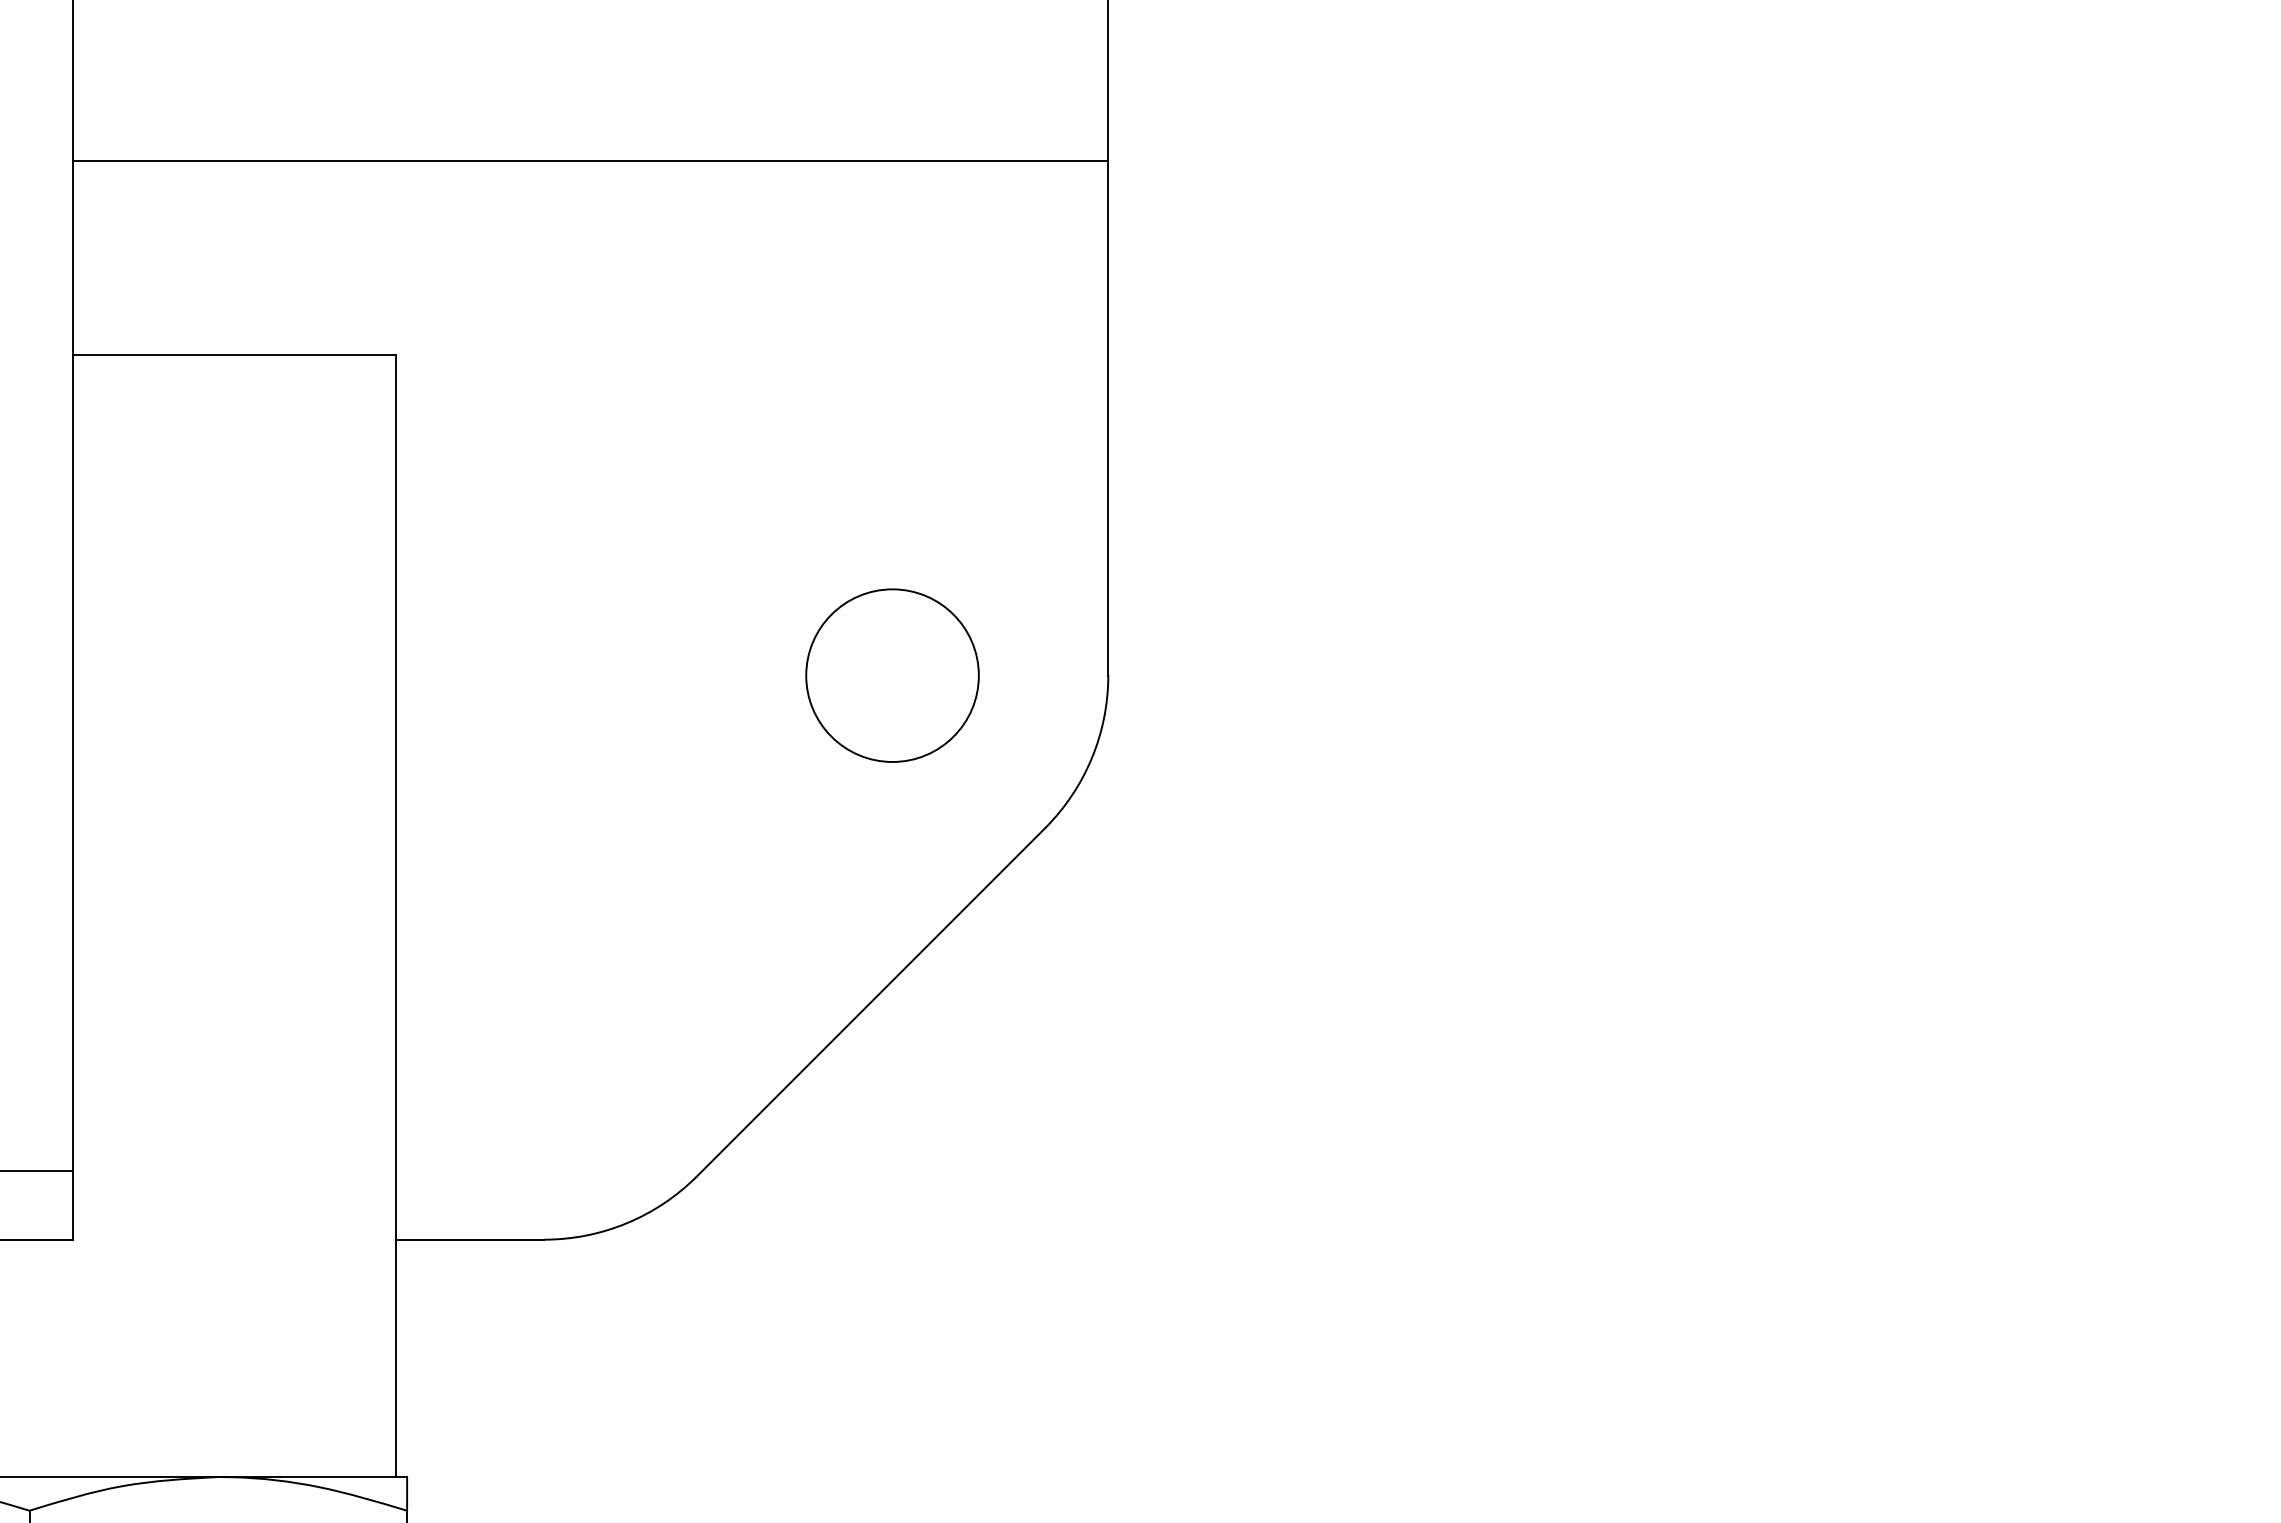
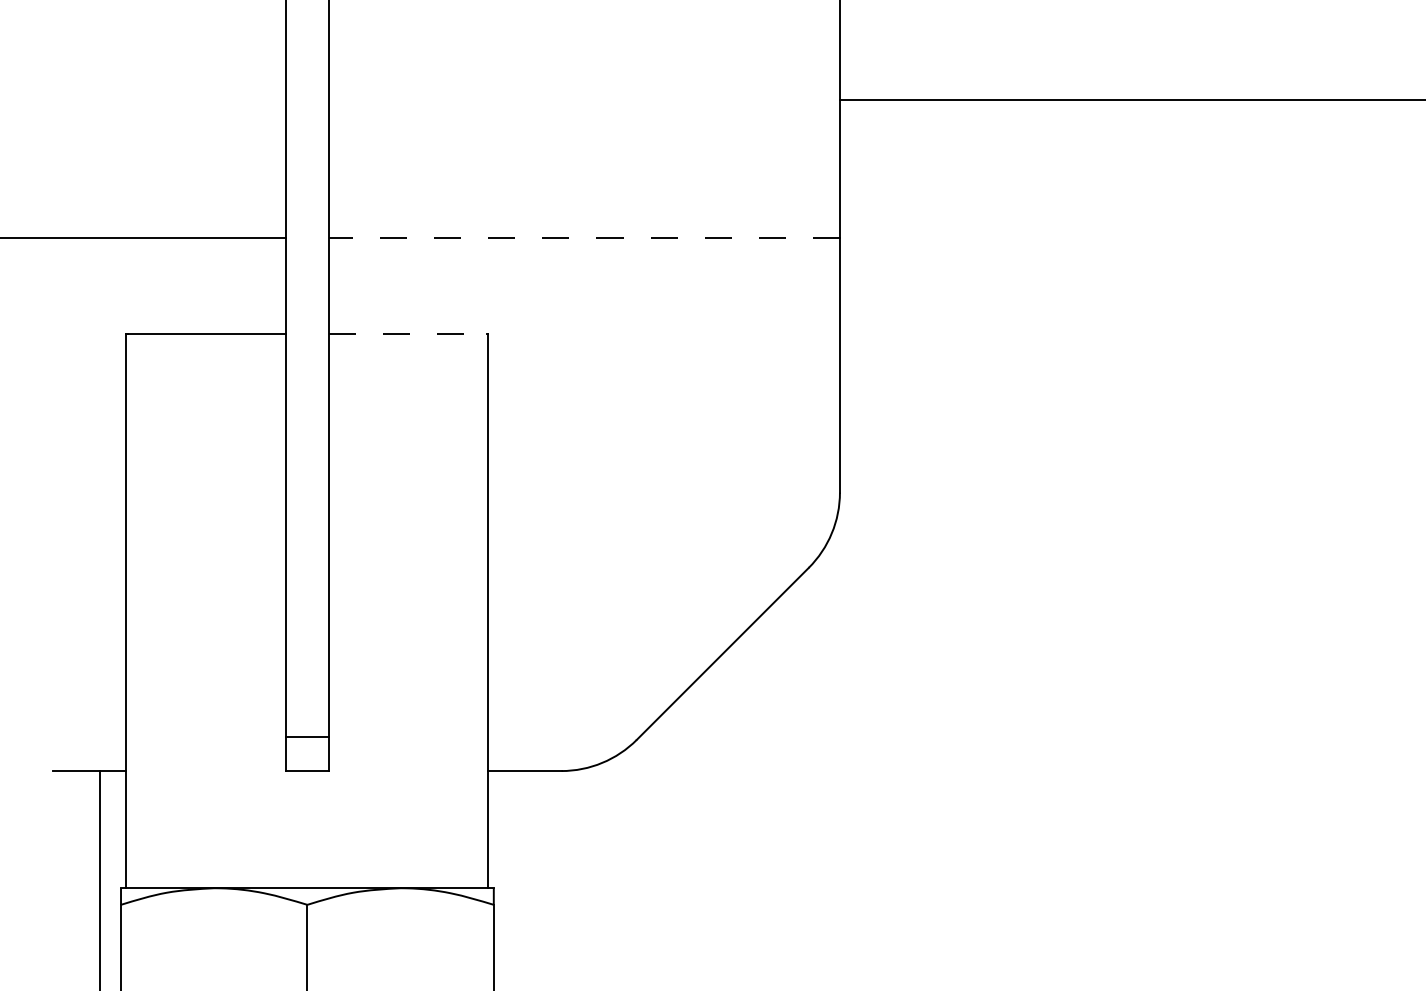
line: (590, 160) -> (584, 238), solid -> dashed
line: (234, 355) -> (408, 334), solid -> dashed
circle: (892, 675) -> (733, 492), removed

